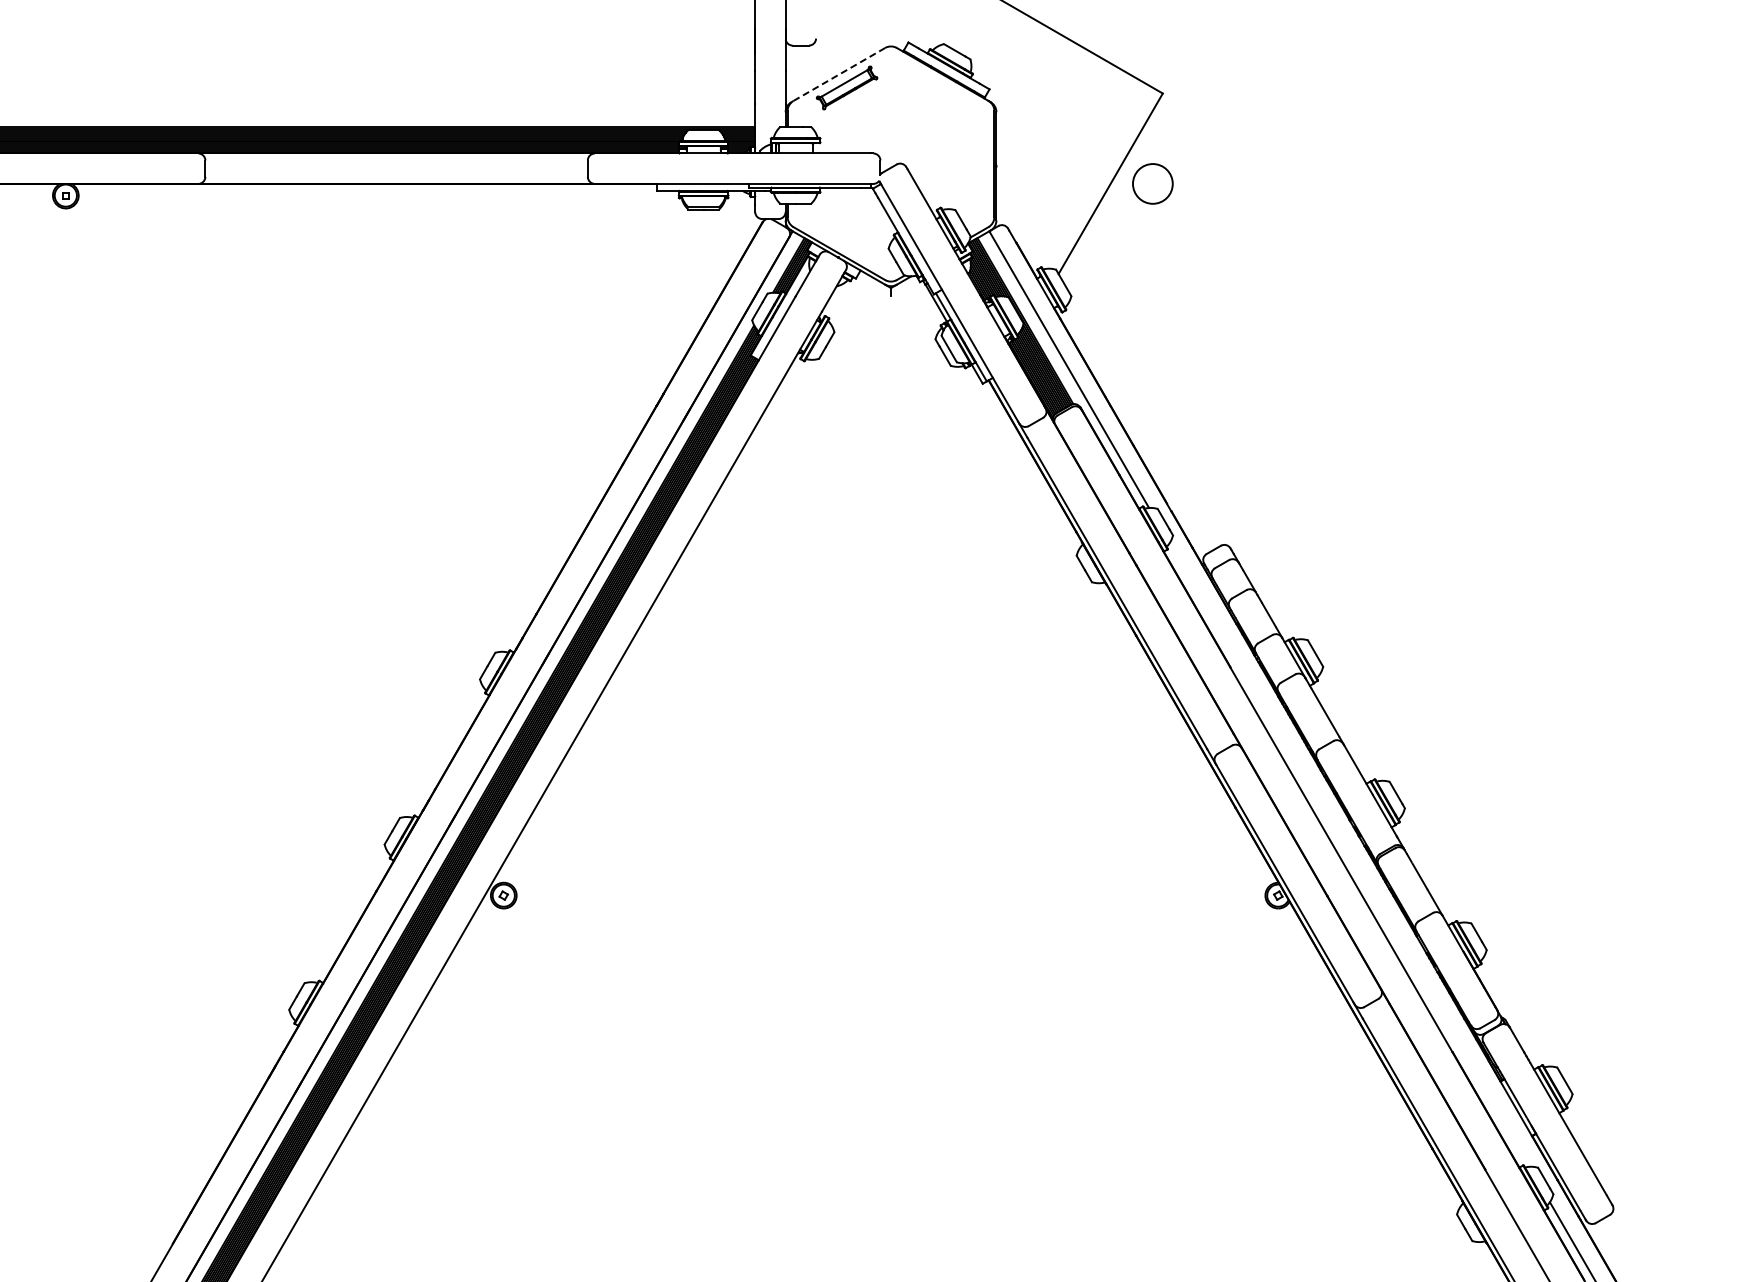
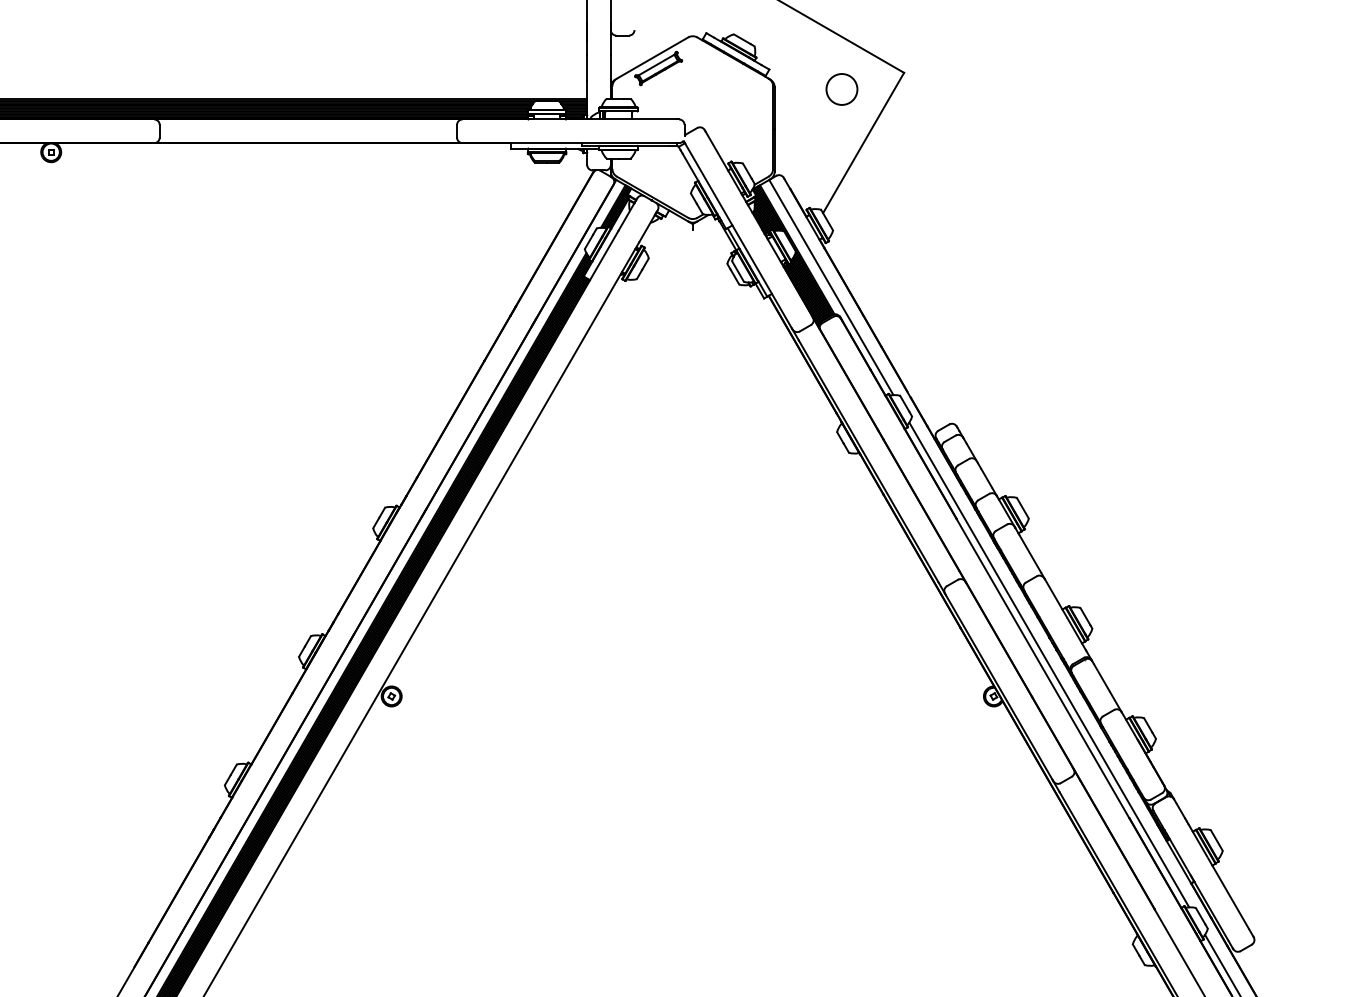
line: (839, 74) -> (652, 58), dashed -> solid
circle: (1152, 183) -> (841, 89), moved
line: (1349, 854) -> (1049, 664), added

